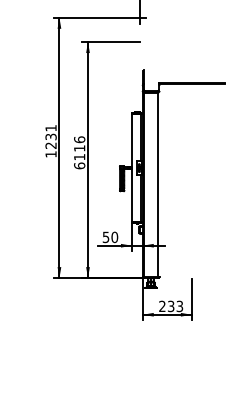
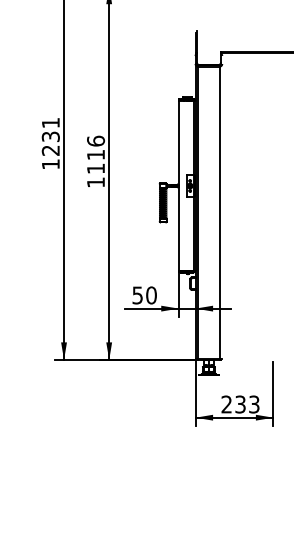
text: (79, 165) -> (95, 181), 6116 -> 1116

